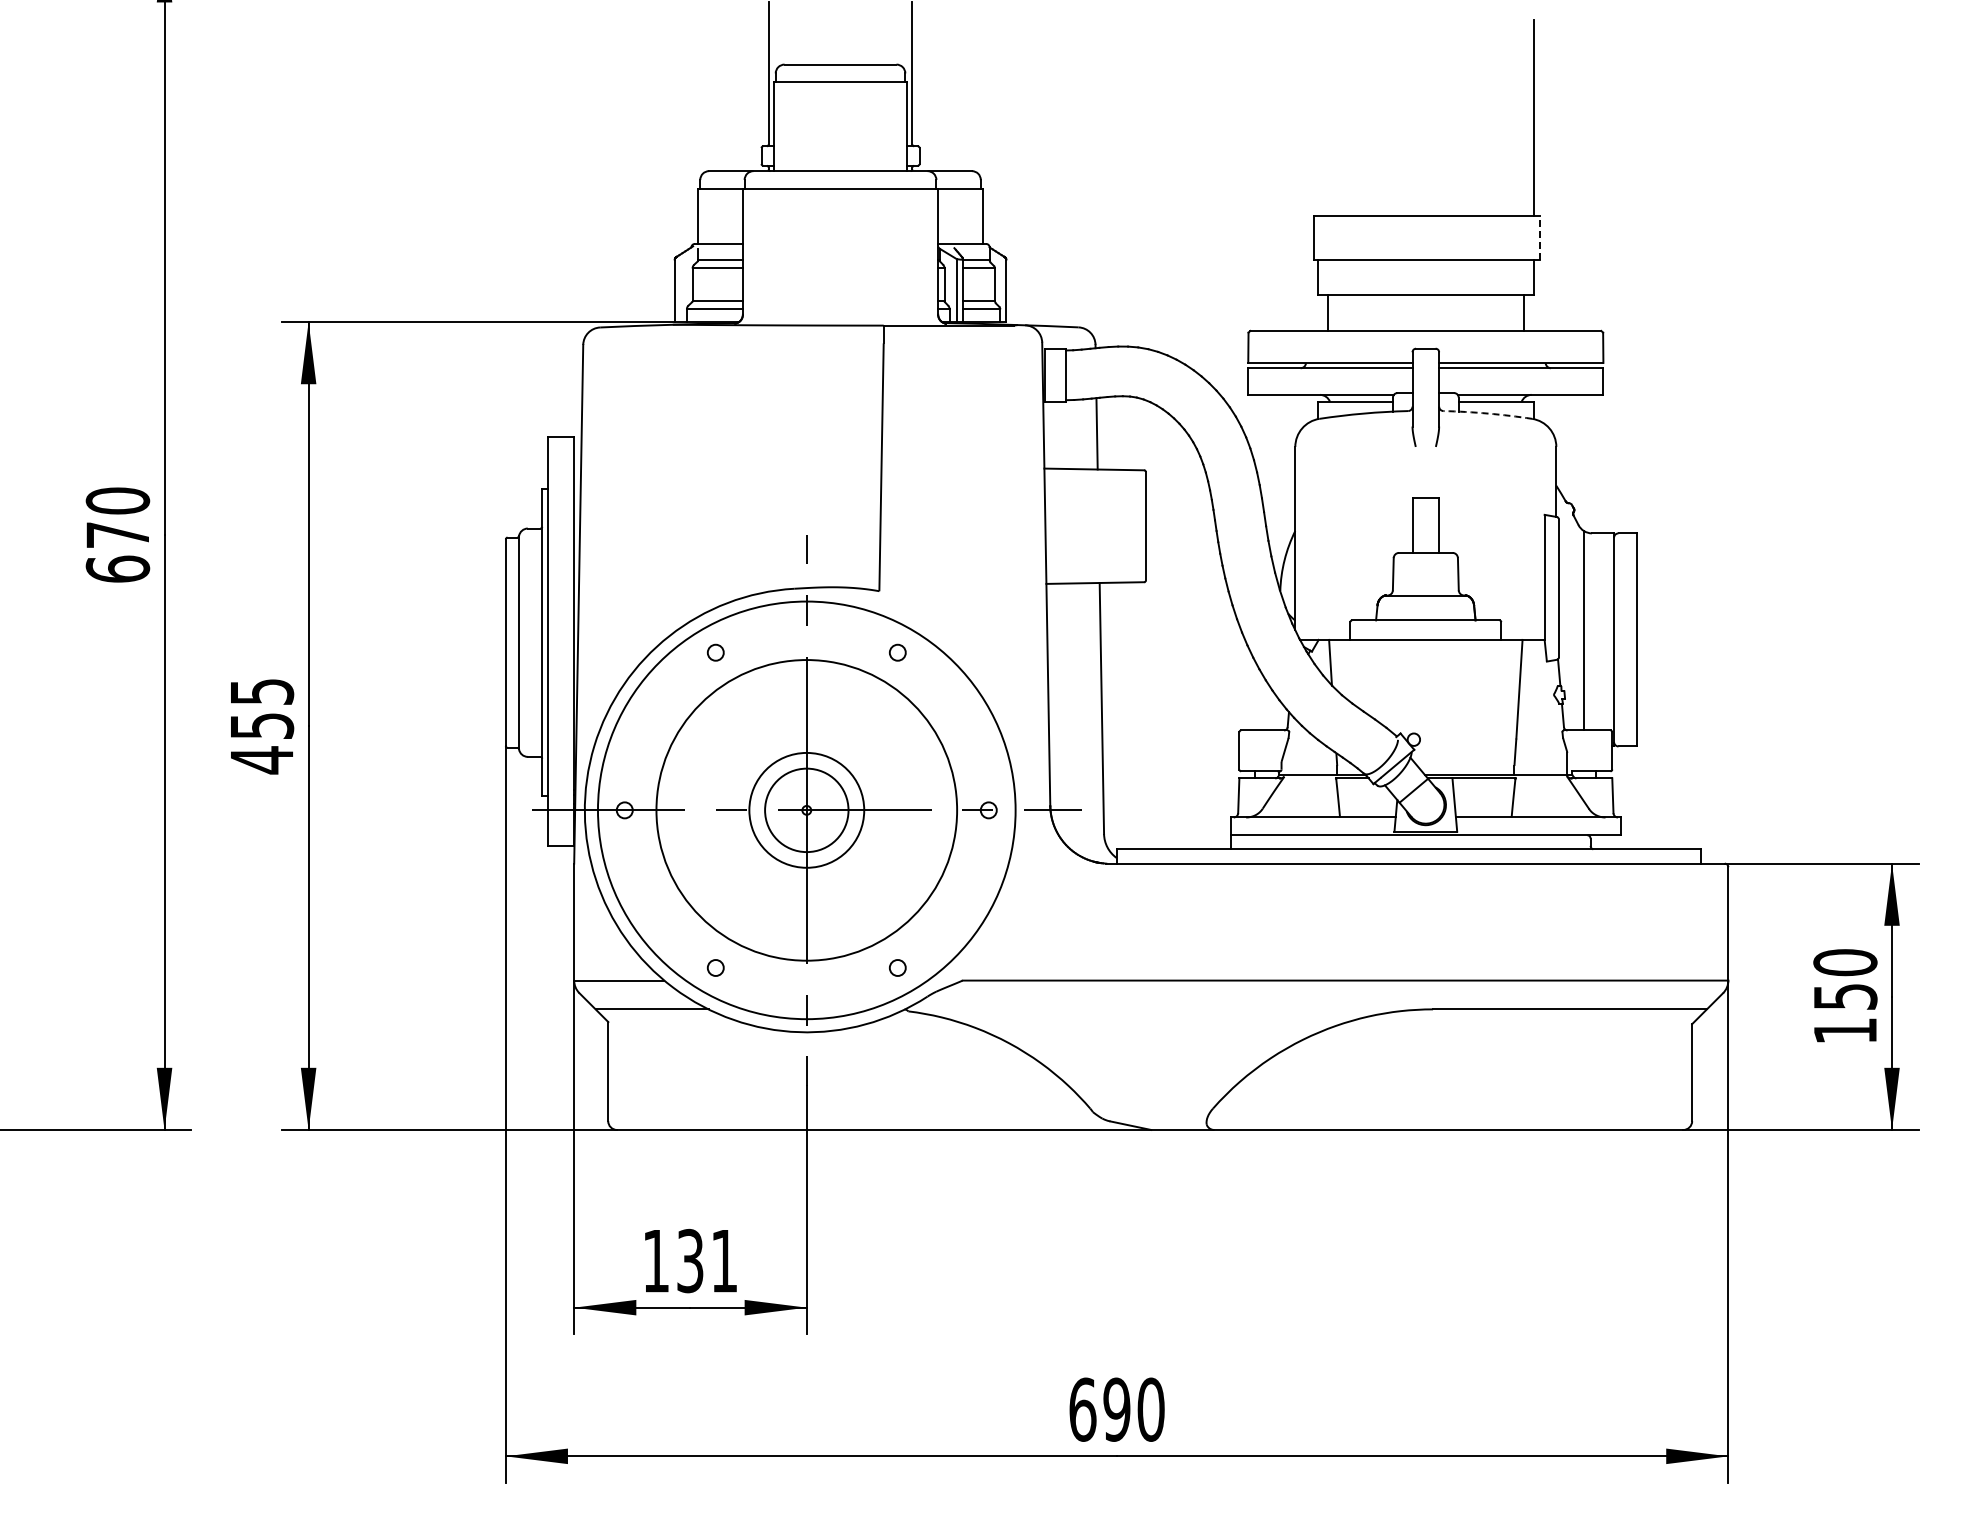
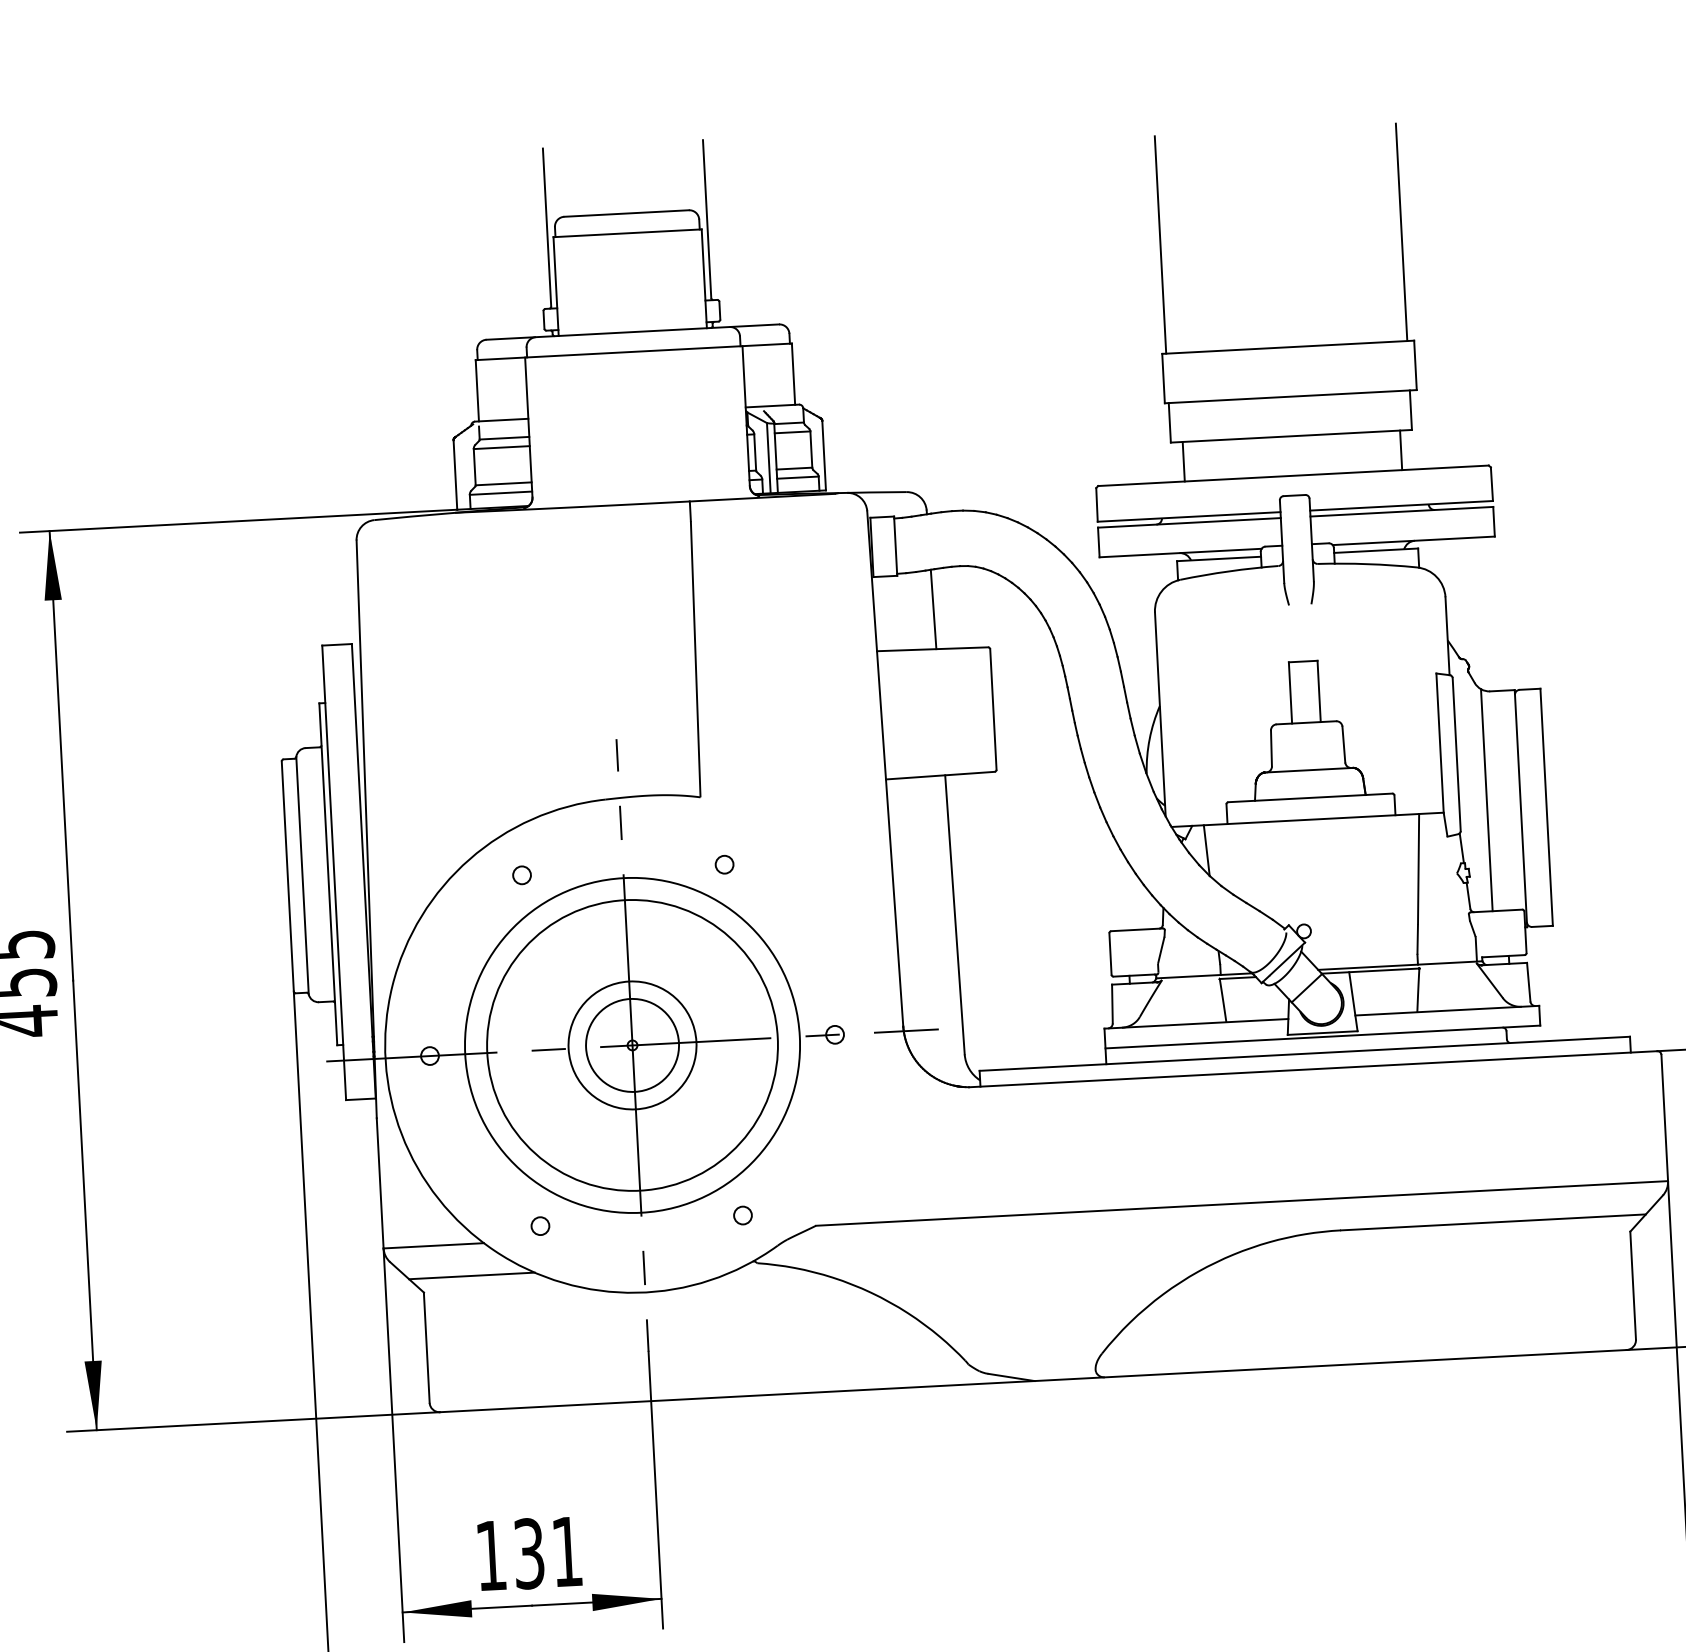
line: (1317, 117) -> (1160, 244), added
line: (1540, 237) -> (1415, 365), dashed -> solid
arc: (1488, 413) -> (1368, 564), dashed -> solid
circle: (806, 809) -> (632, 1044), size x0.62

